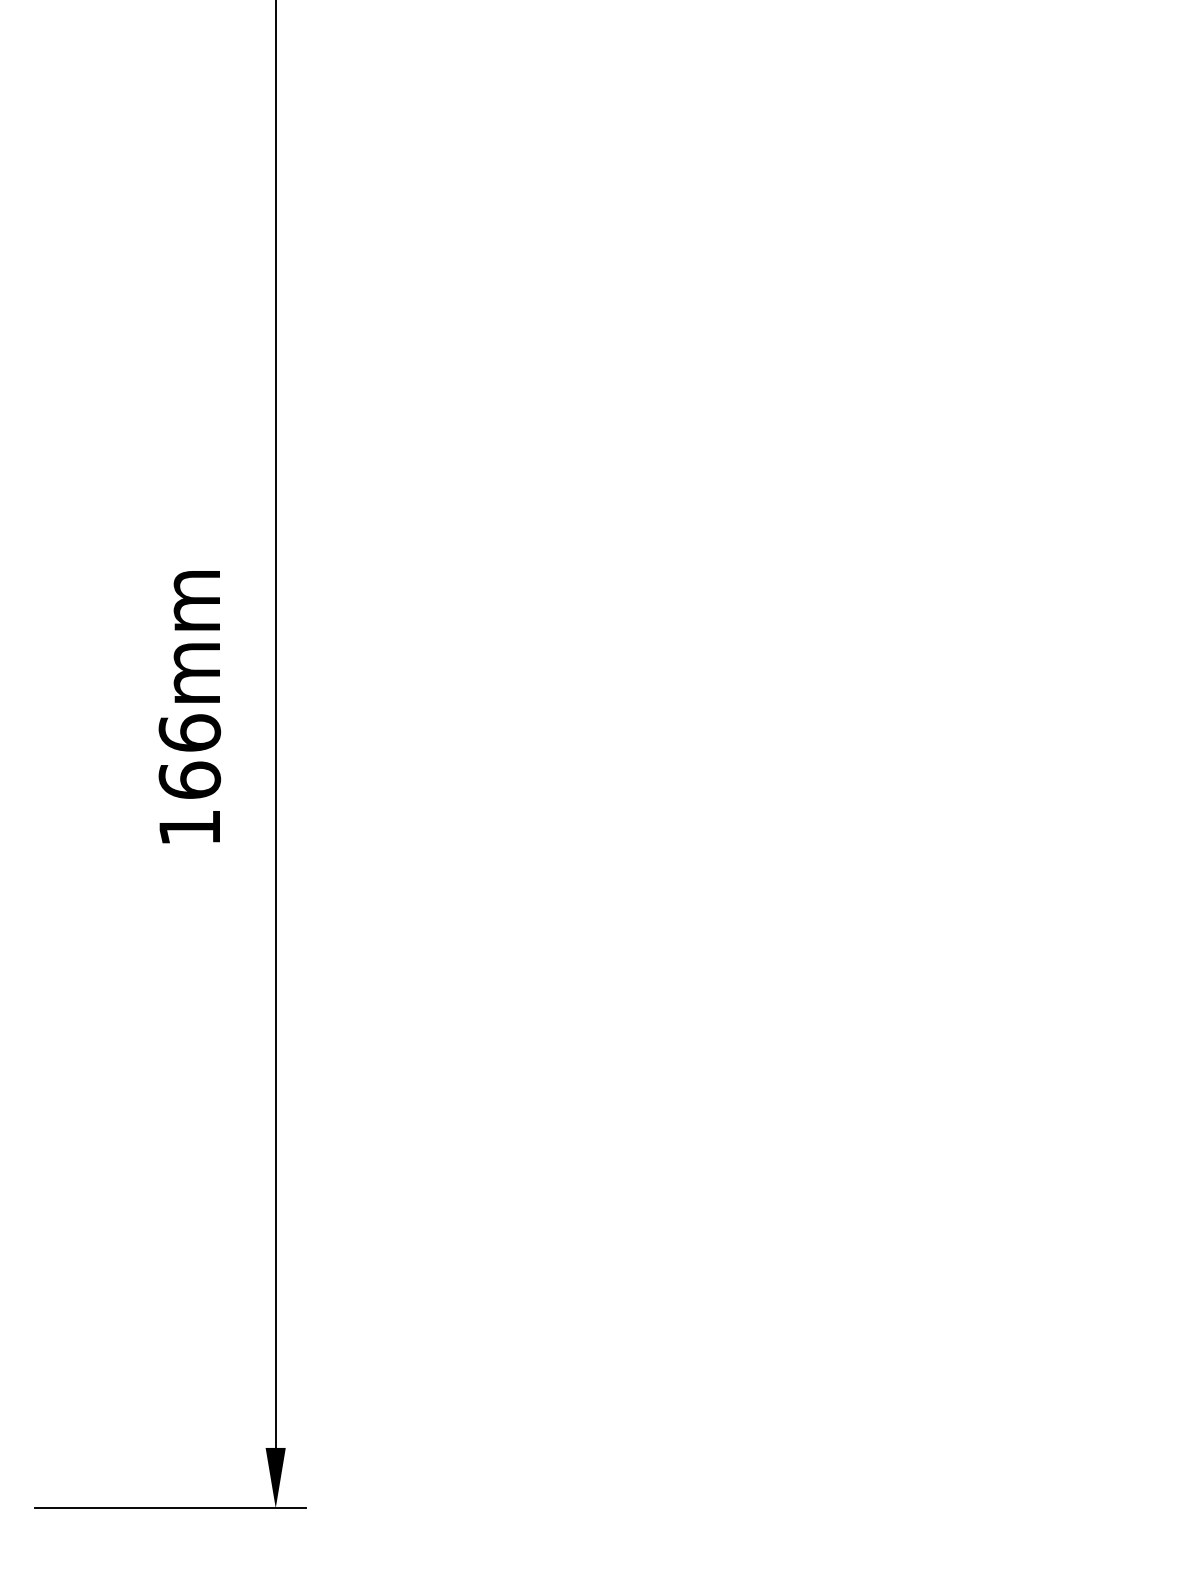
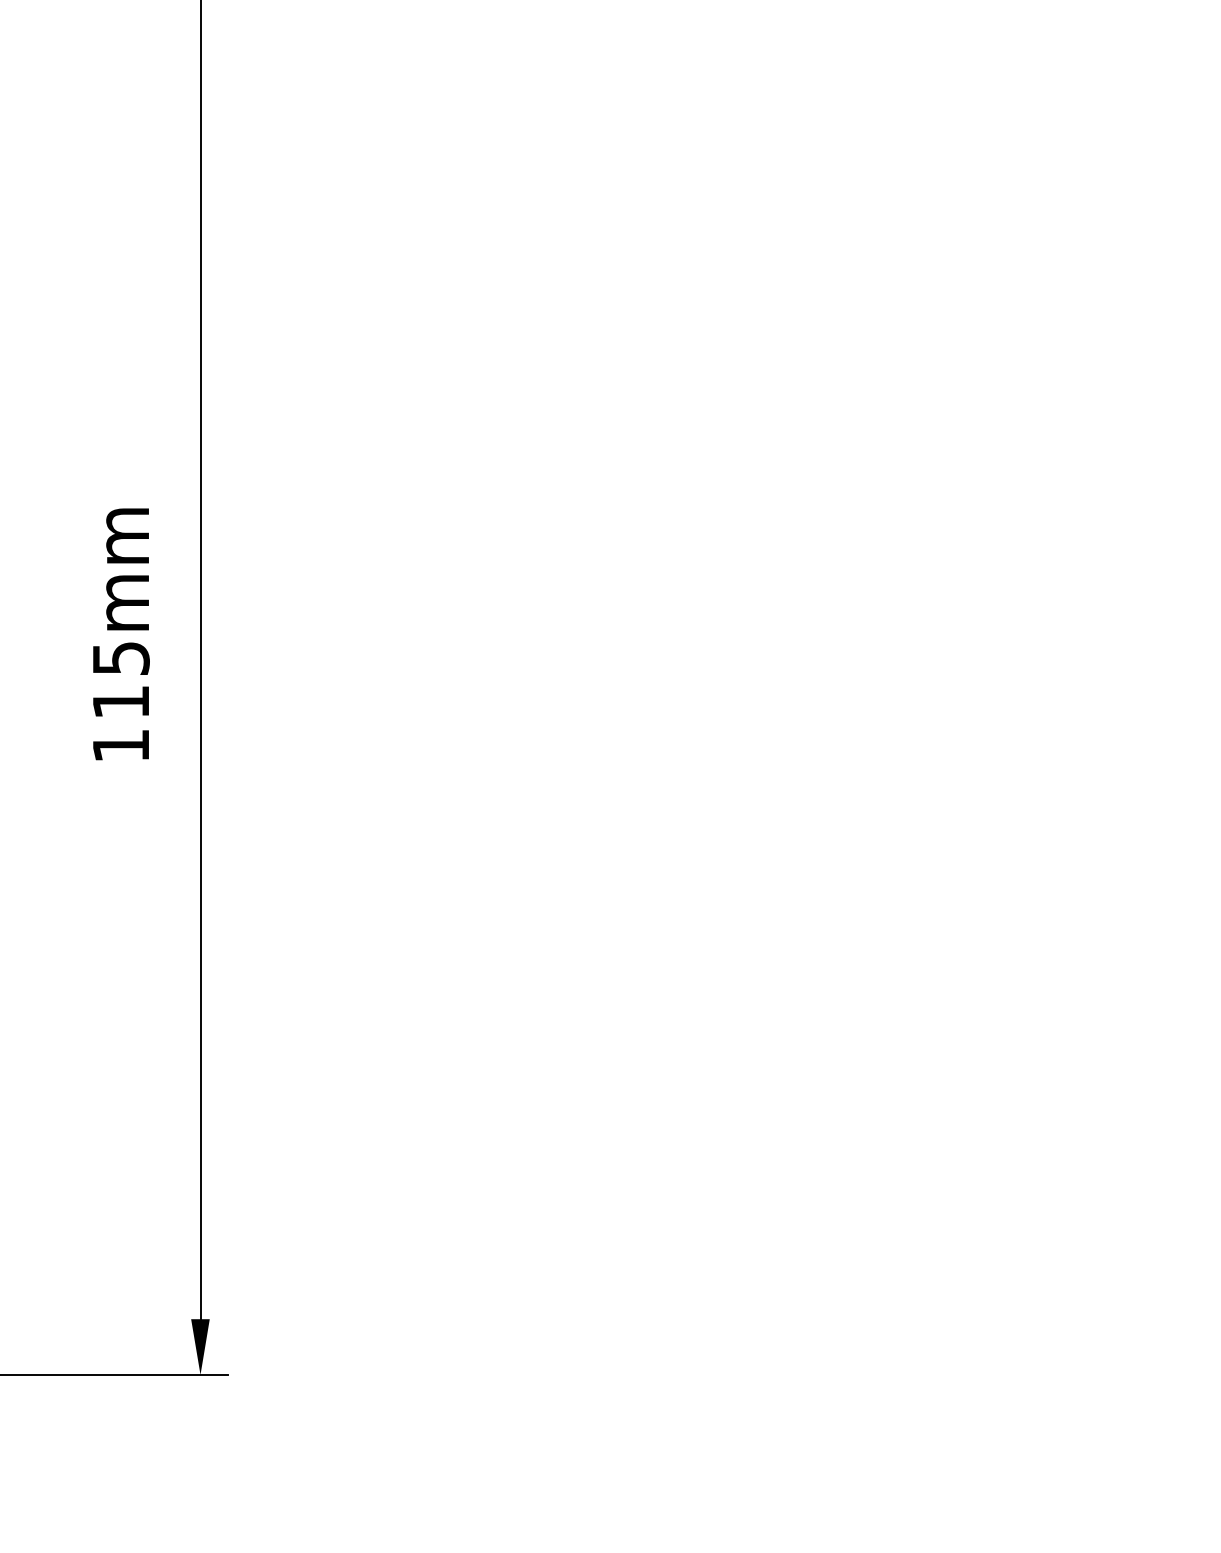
text: (189, 755) -> (120, 679), 166mm -> 115mm

